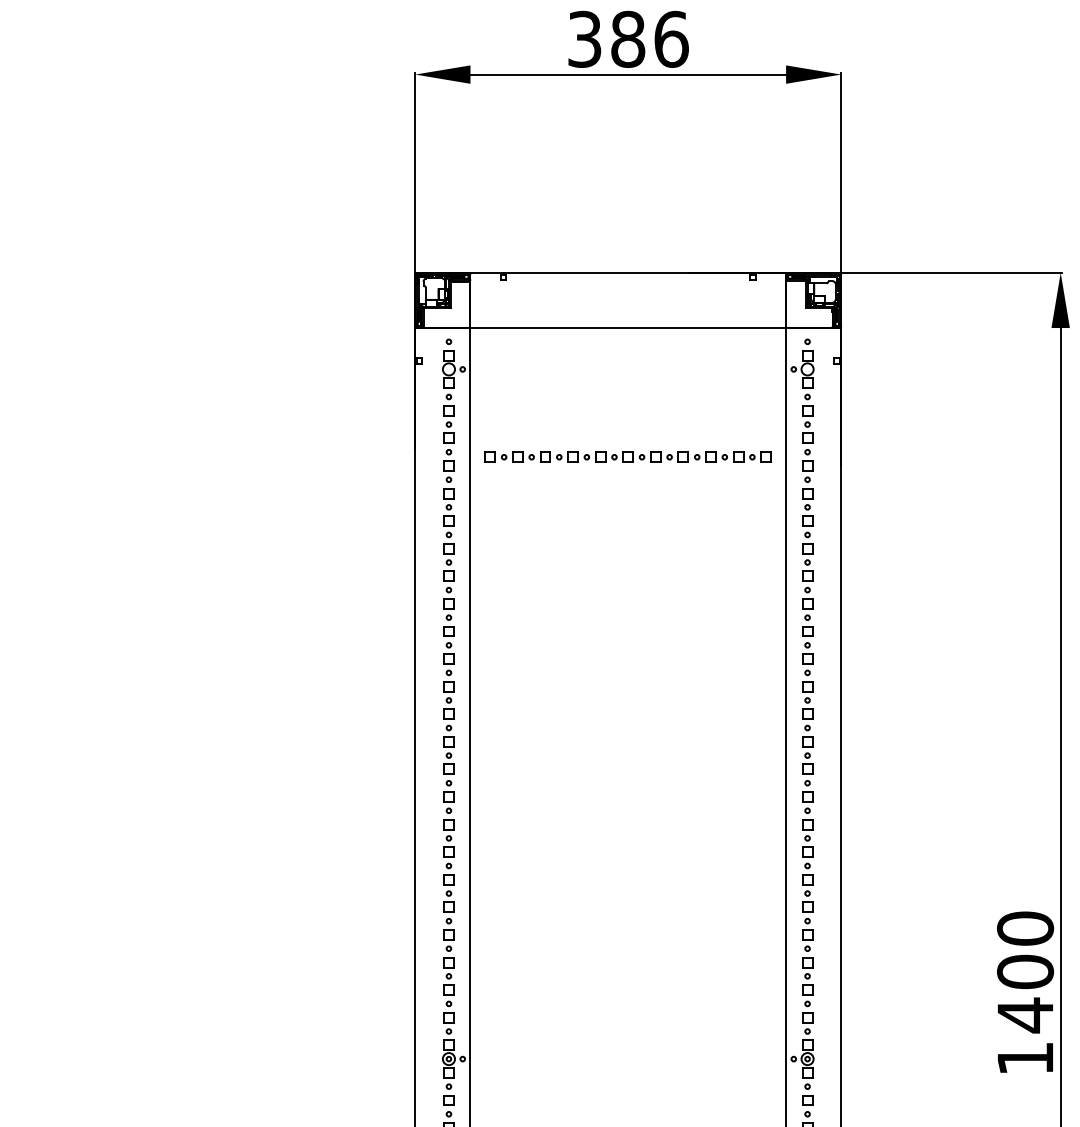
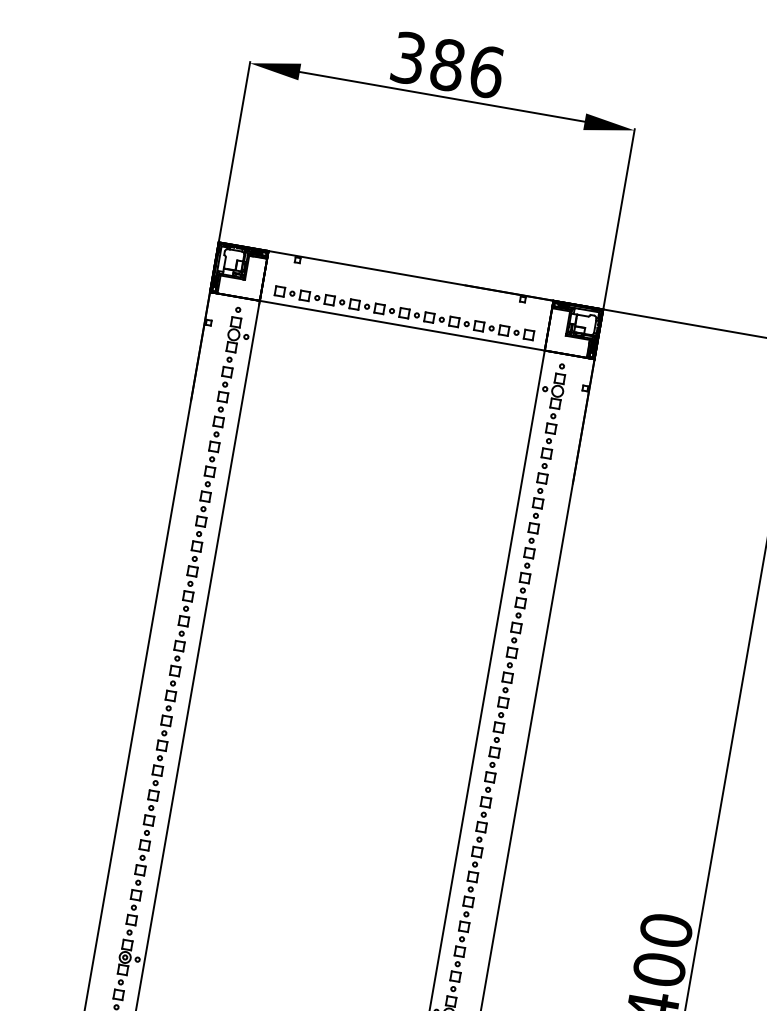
part: (627, 456) -> (403, 312), moved

